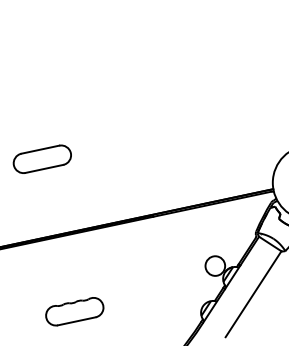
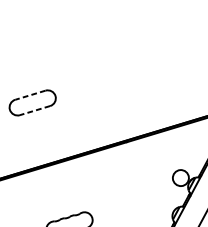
line: (39, 149) -> (29, 95), solid -> dashed
line: (43, 169) -> (34, 111), solid -> dashed

